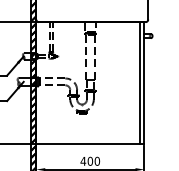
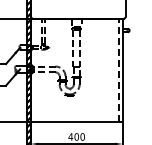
line: (139, 83) -> (118, 70), solid -> dashed

